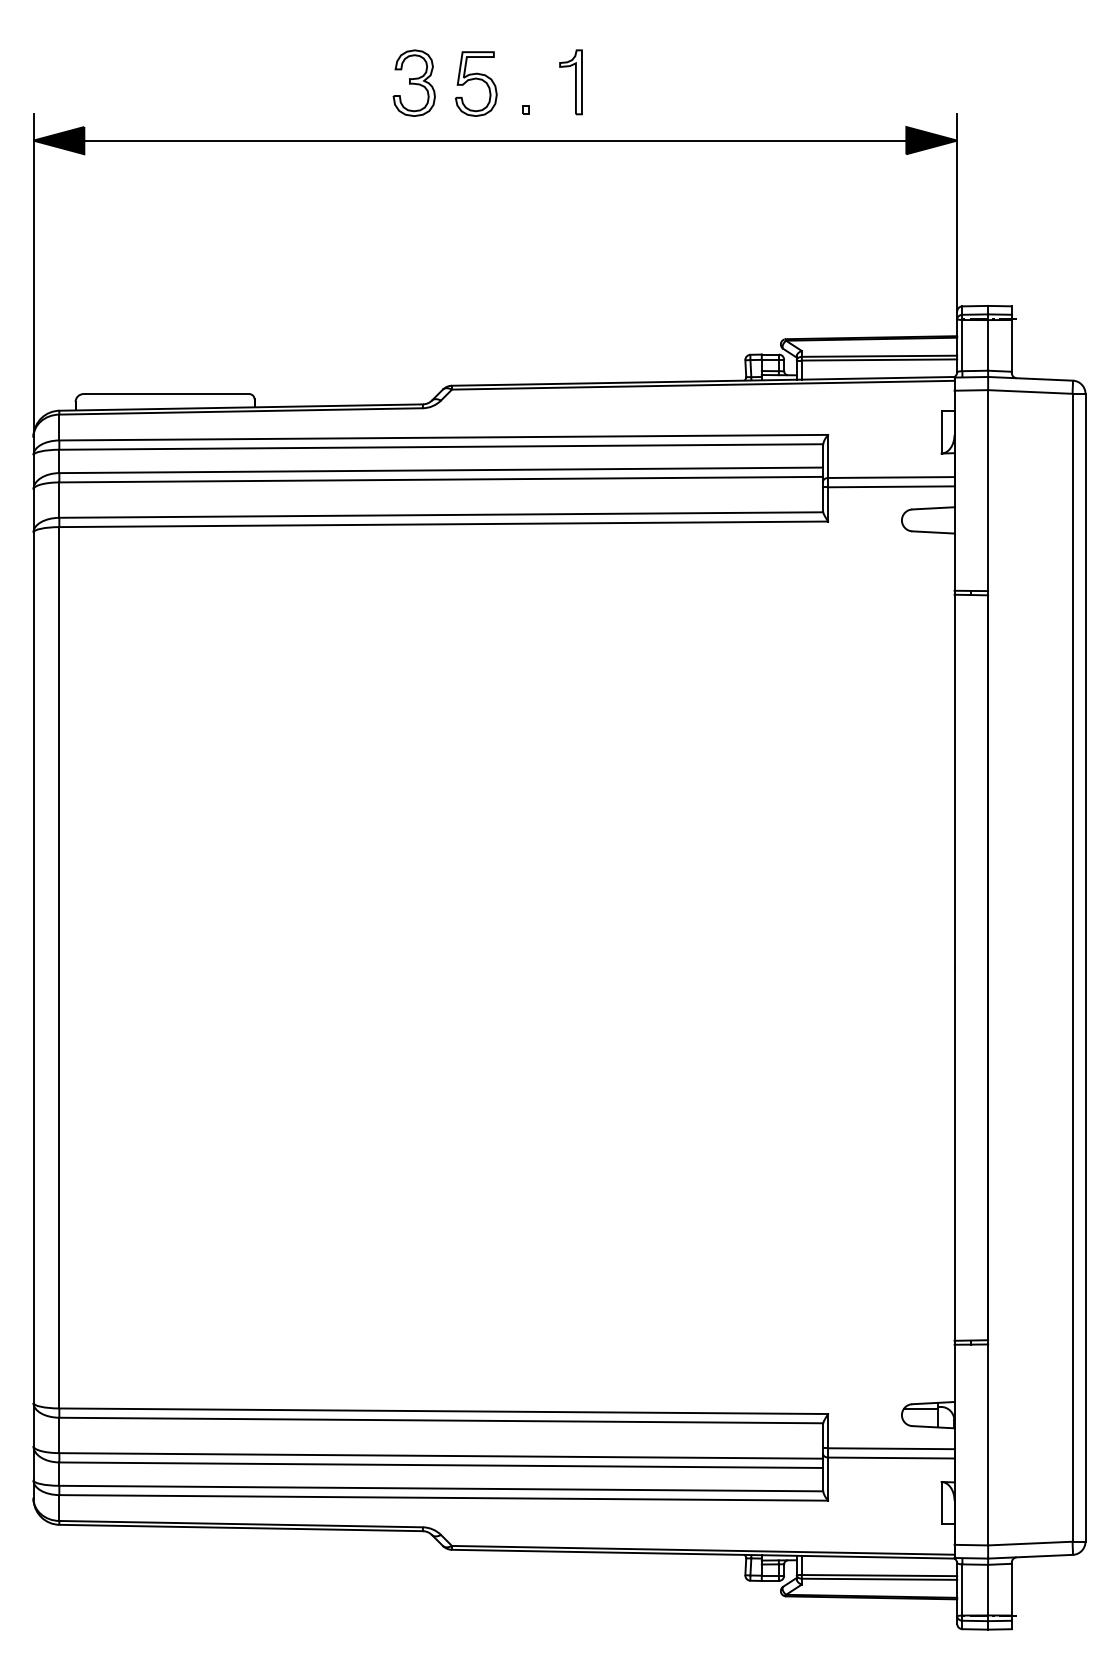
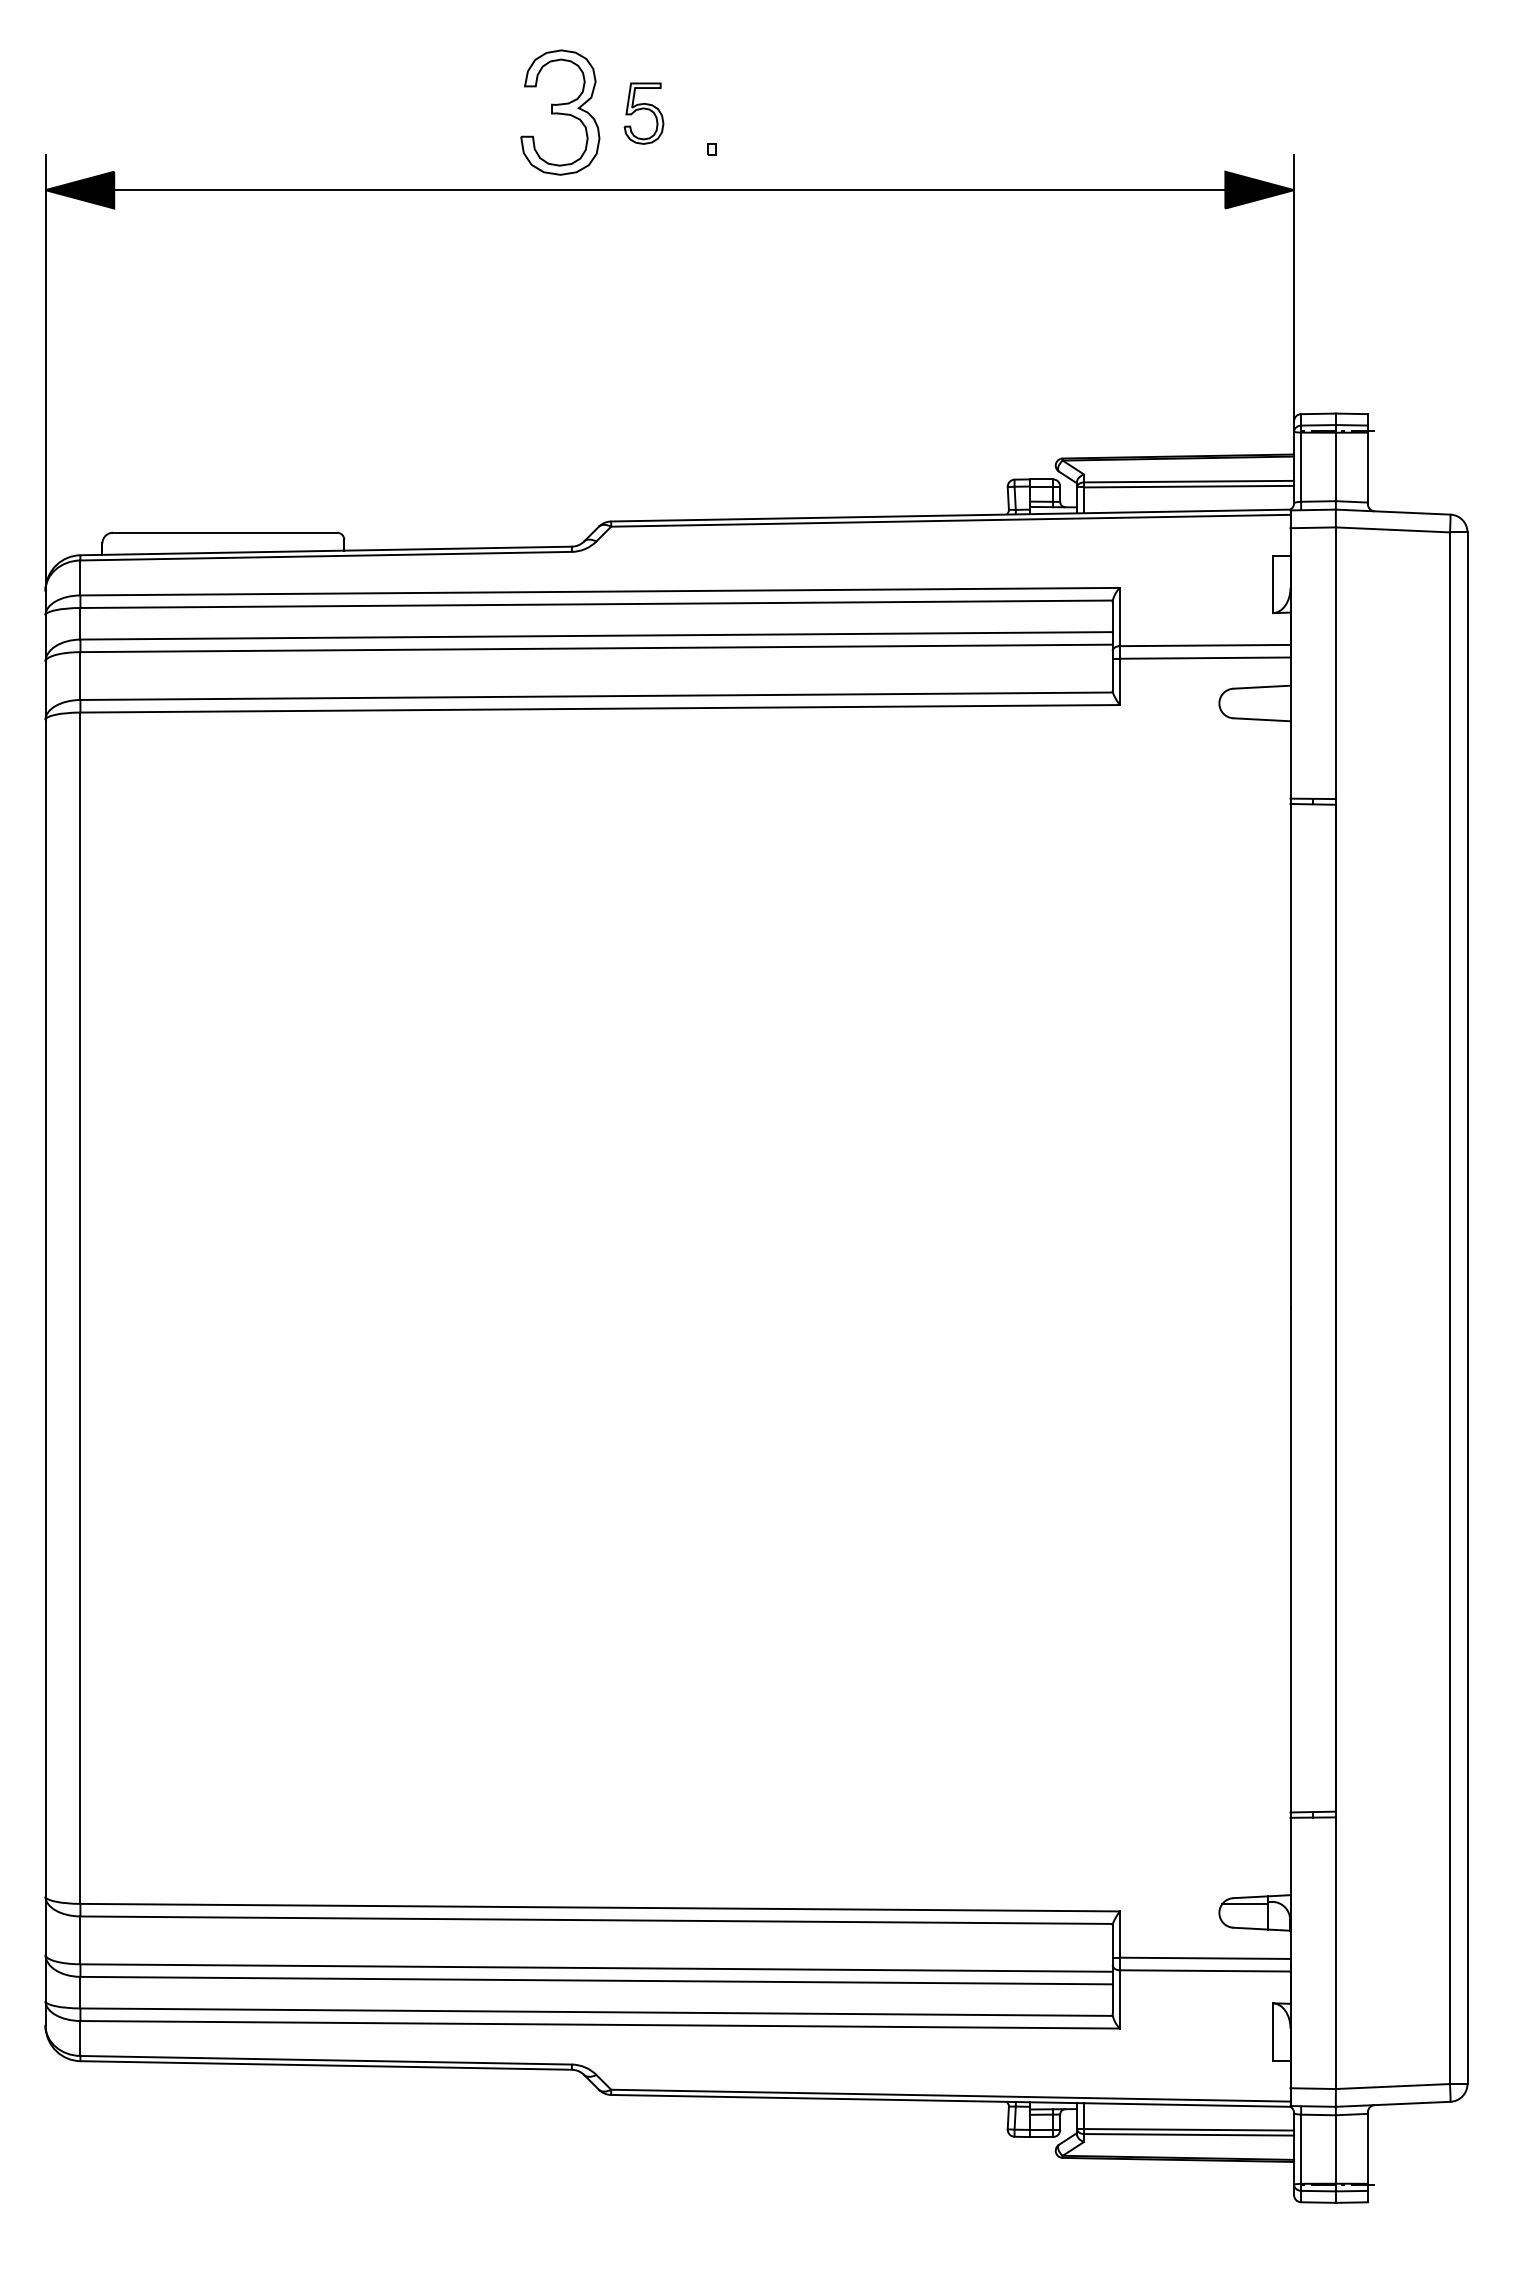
part: (570, 82) -> (771, 111), removed
part: (413, 83) -> (559, 112), size x1.4
part: (475, 83) -> (643, 113), size x0.7

